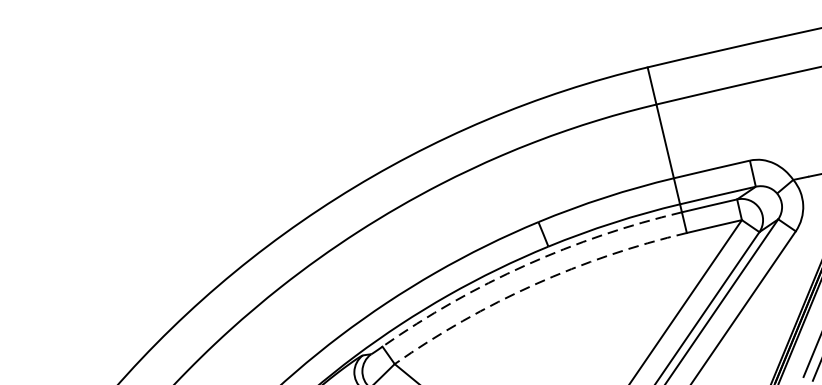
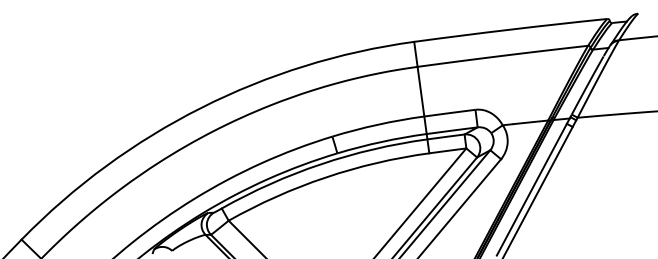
arc: (526, 265) -> (321, 164), dashed -> solid
arc: (534, 284) -> (325, 177), dashed -> solid

